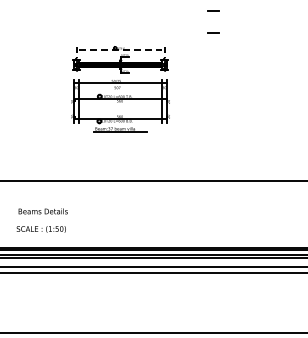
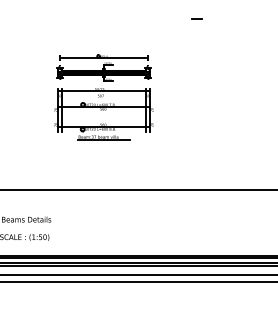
line: (213, 32) -> (196, 40), removed
line: (120, 49) -> (103, 57), dashed -> solid

